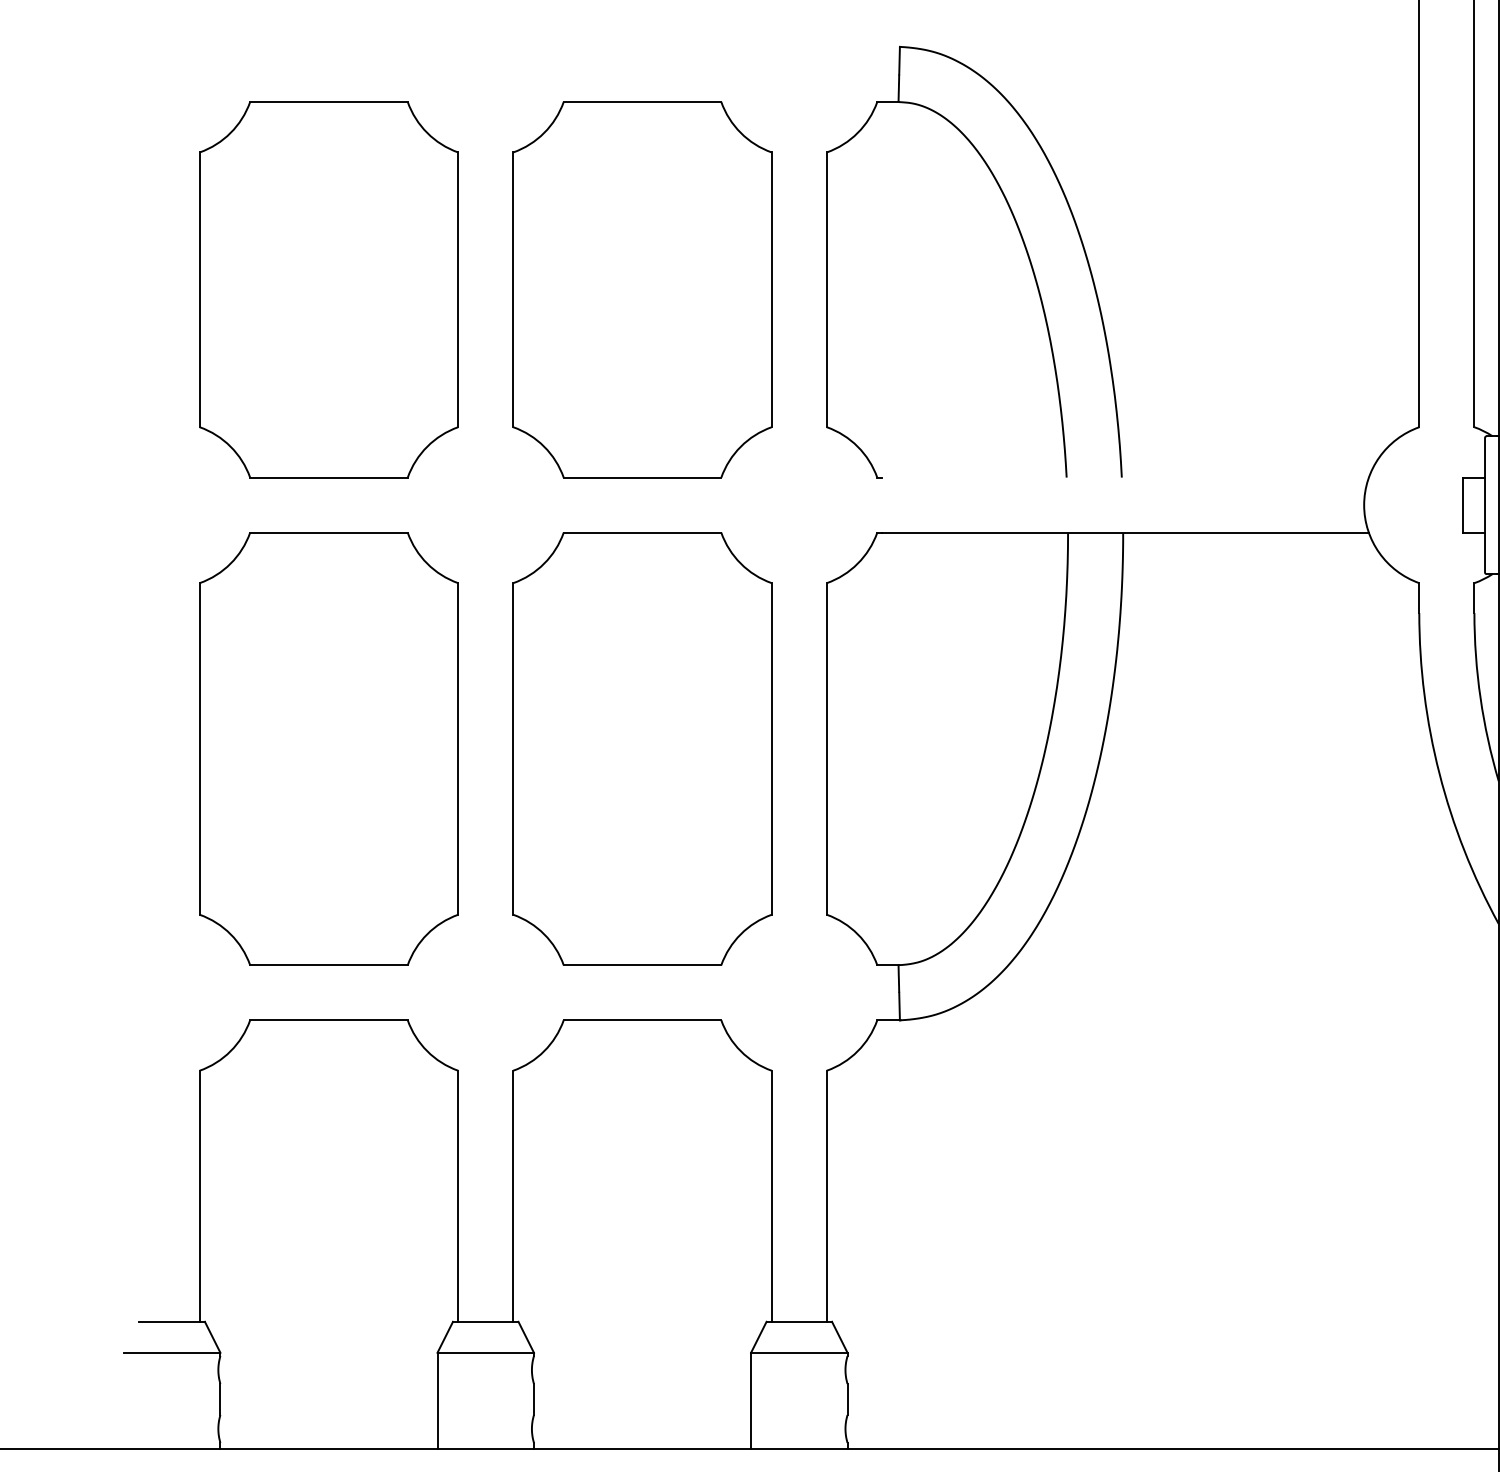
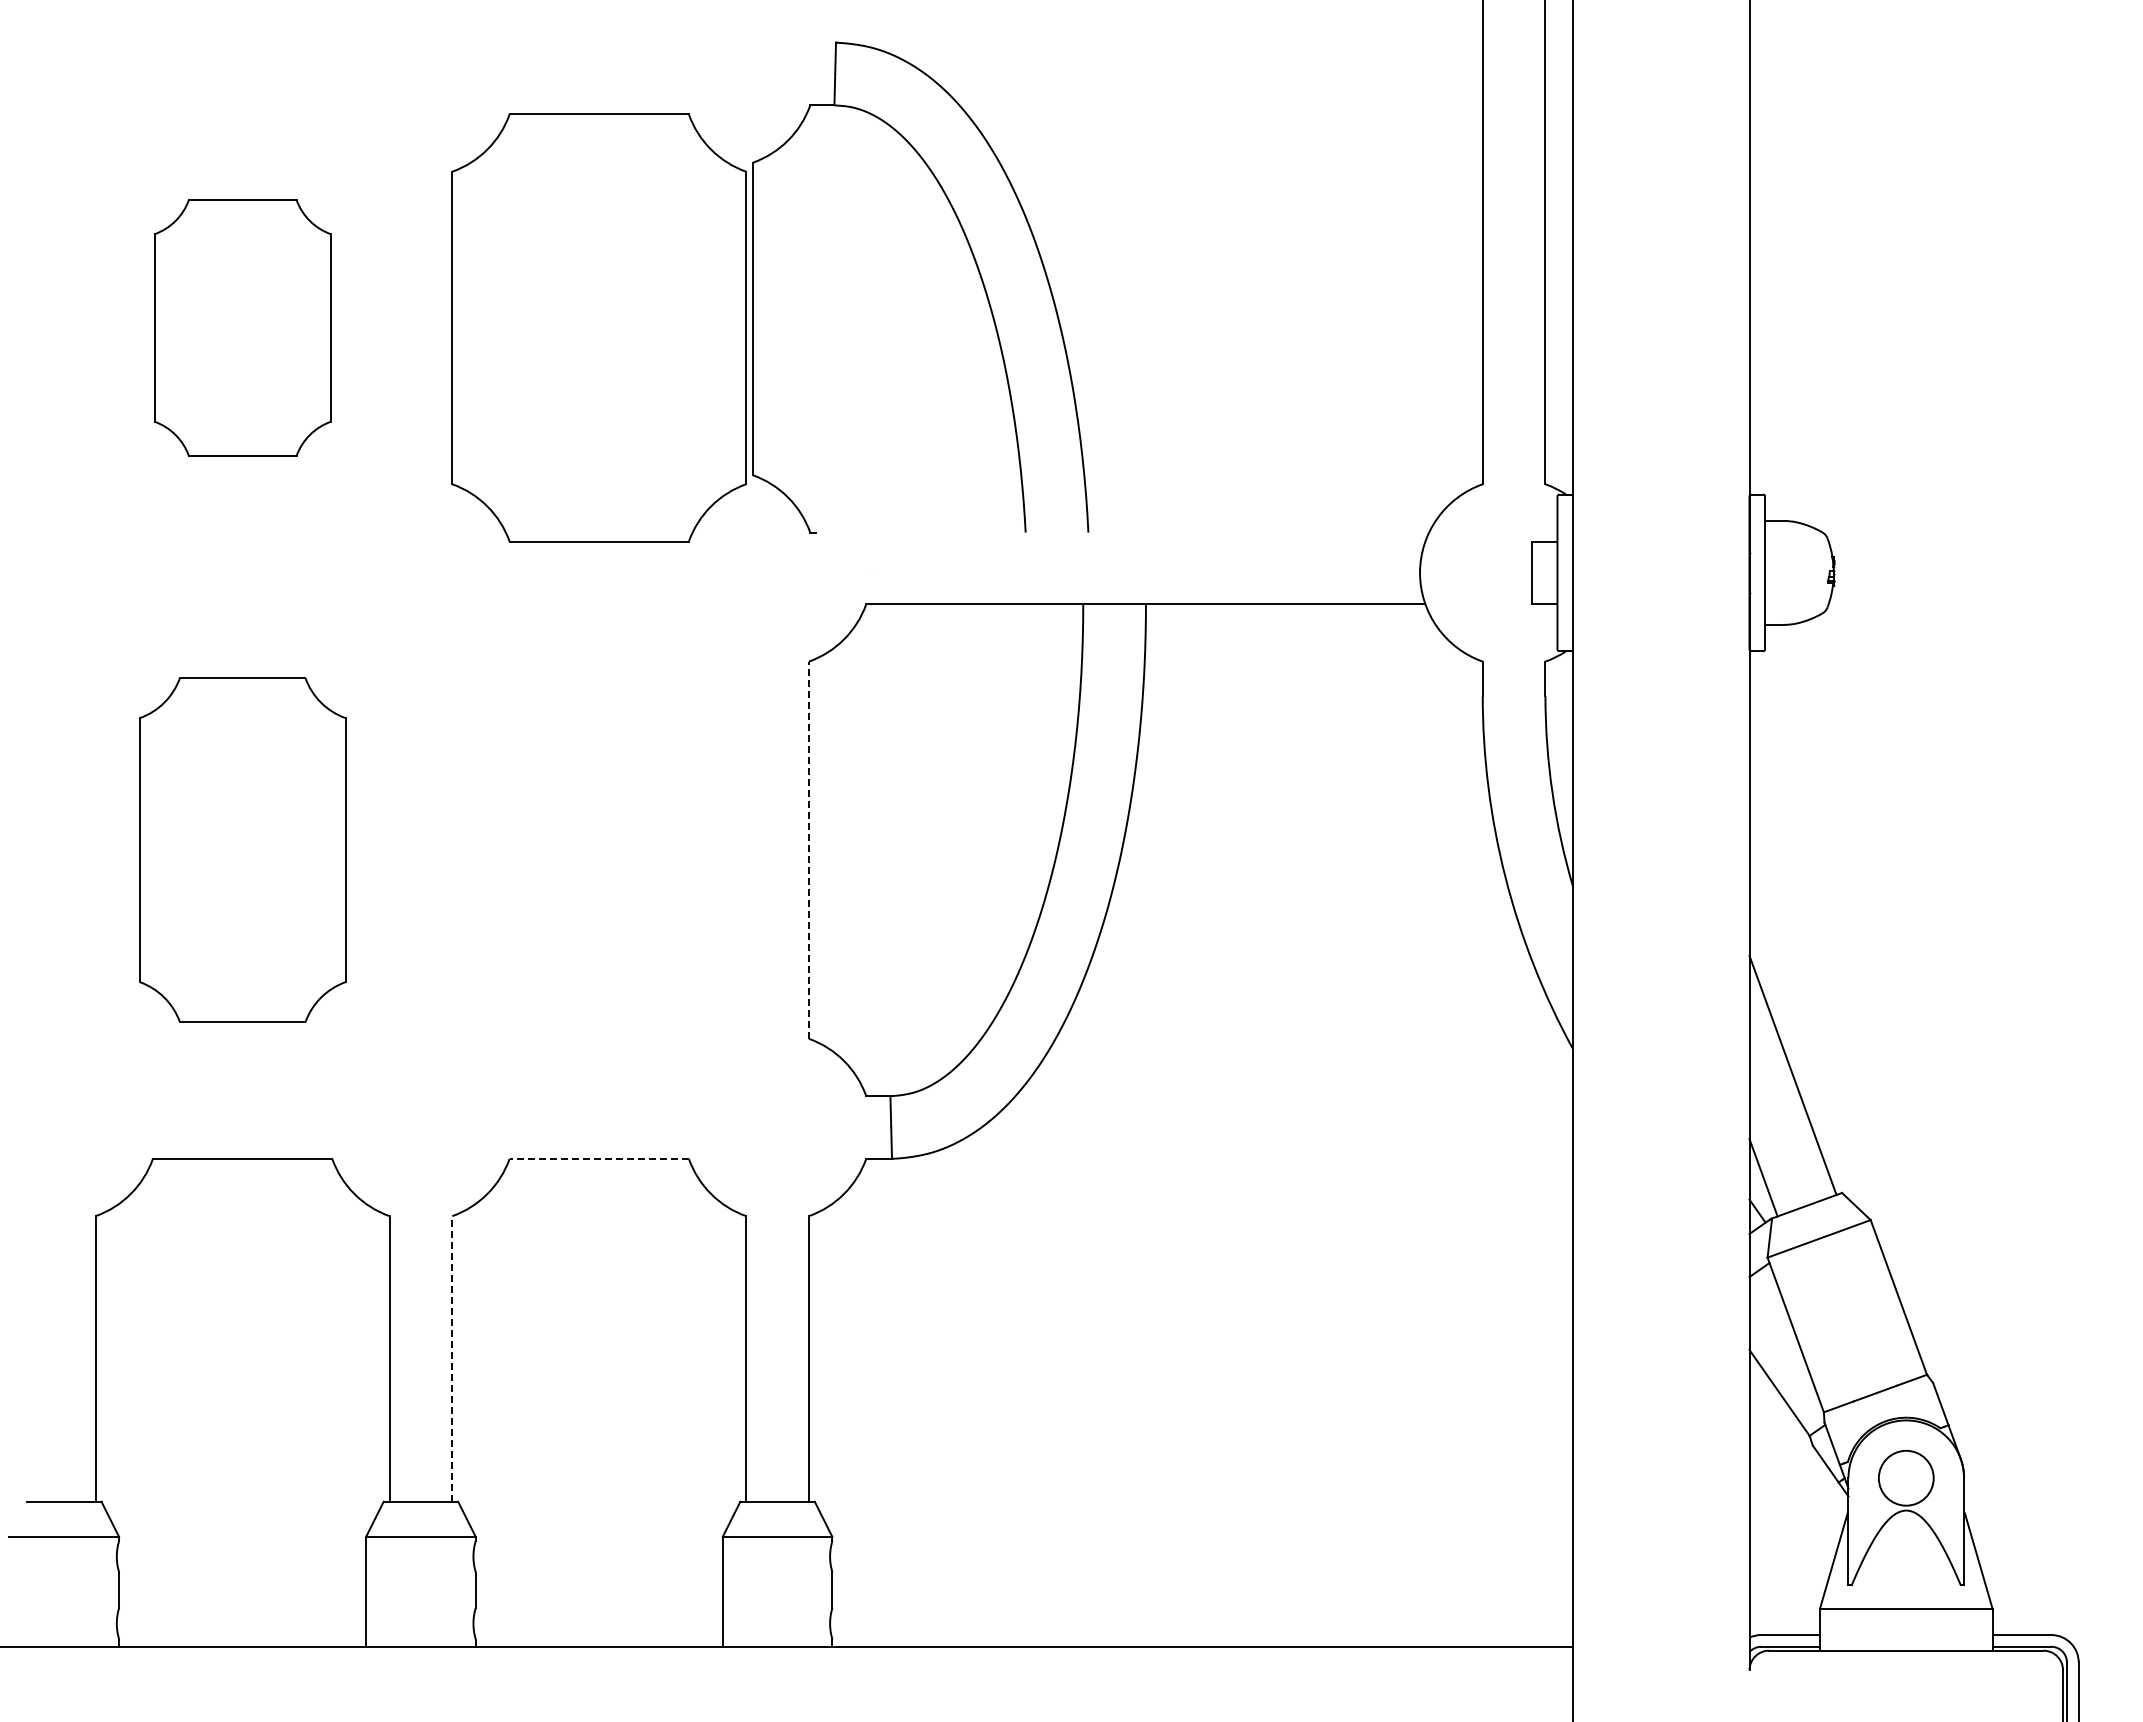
part: (1023, 244) -> (976, 267), moved
part: (328, 289) -> (242, 327), size x0.6
part: (328, 748) -> (242, 849), size x0.7
part: (641, 748) -> (598, 849), removed
line: (826, 749) -> (808, 850), solid -> dashed
line: (642, 1020) -> (599, 1158), solid -> dashed
line: (513, 1195) -> (452, 1358), solid -> dashed

